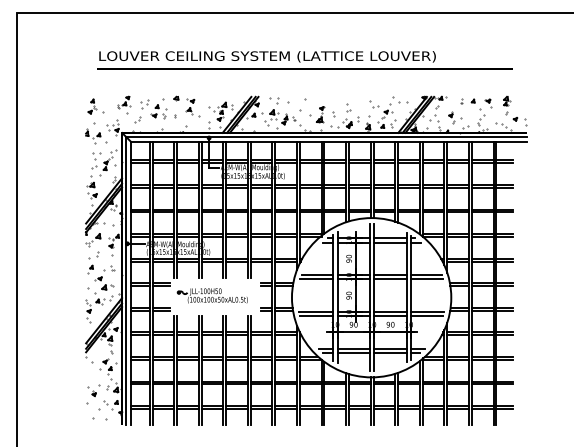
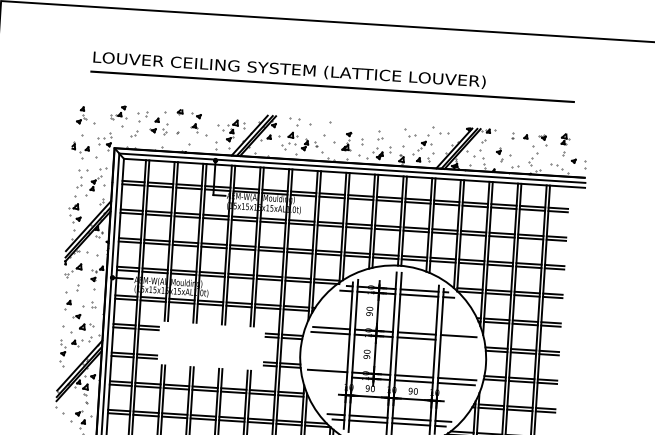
line: (427, 279) -> (459, 341), removed
part: (211, 295) -> (206, 344), removed
line: (316, 316) -> (327, 376), removed

